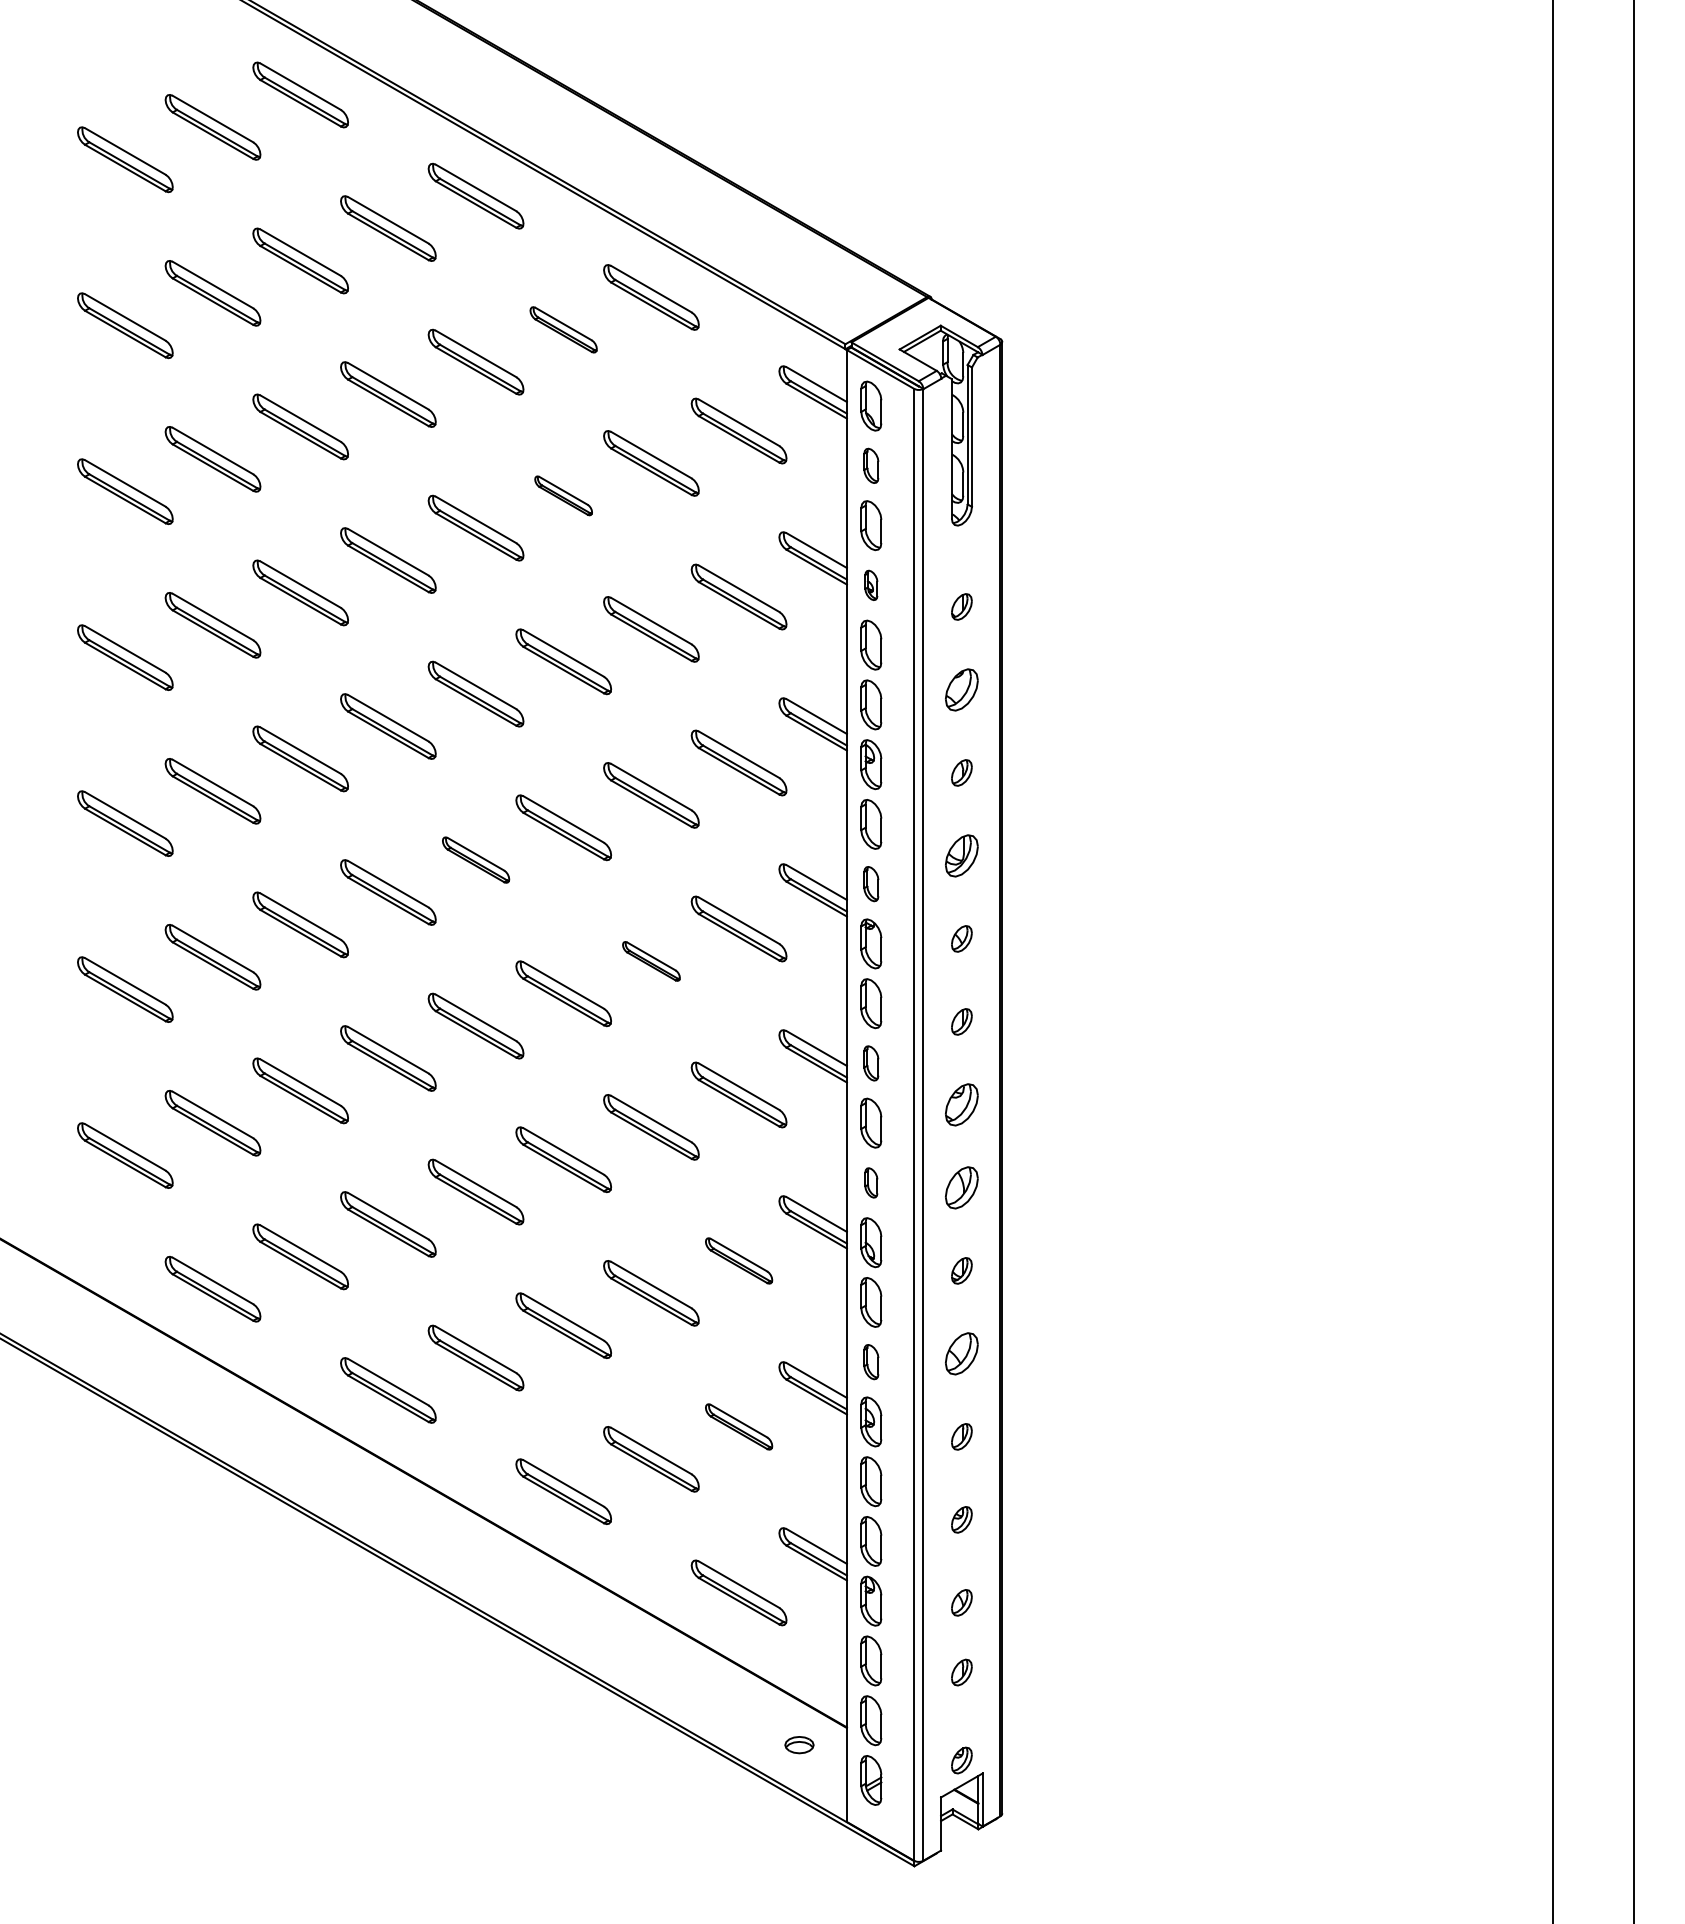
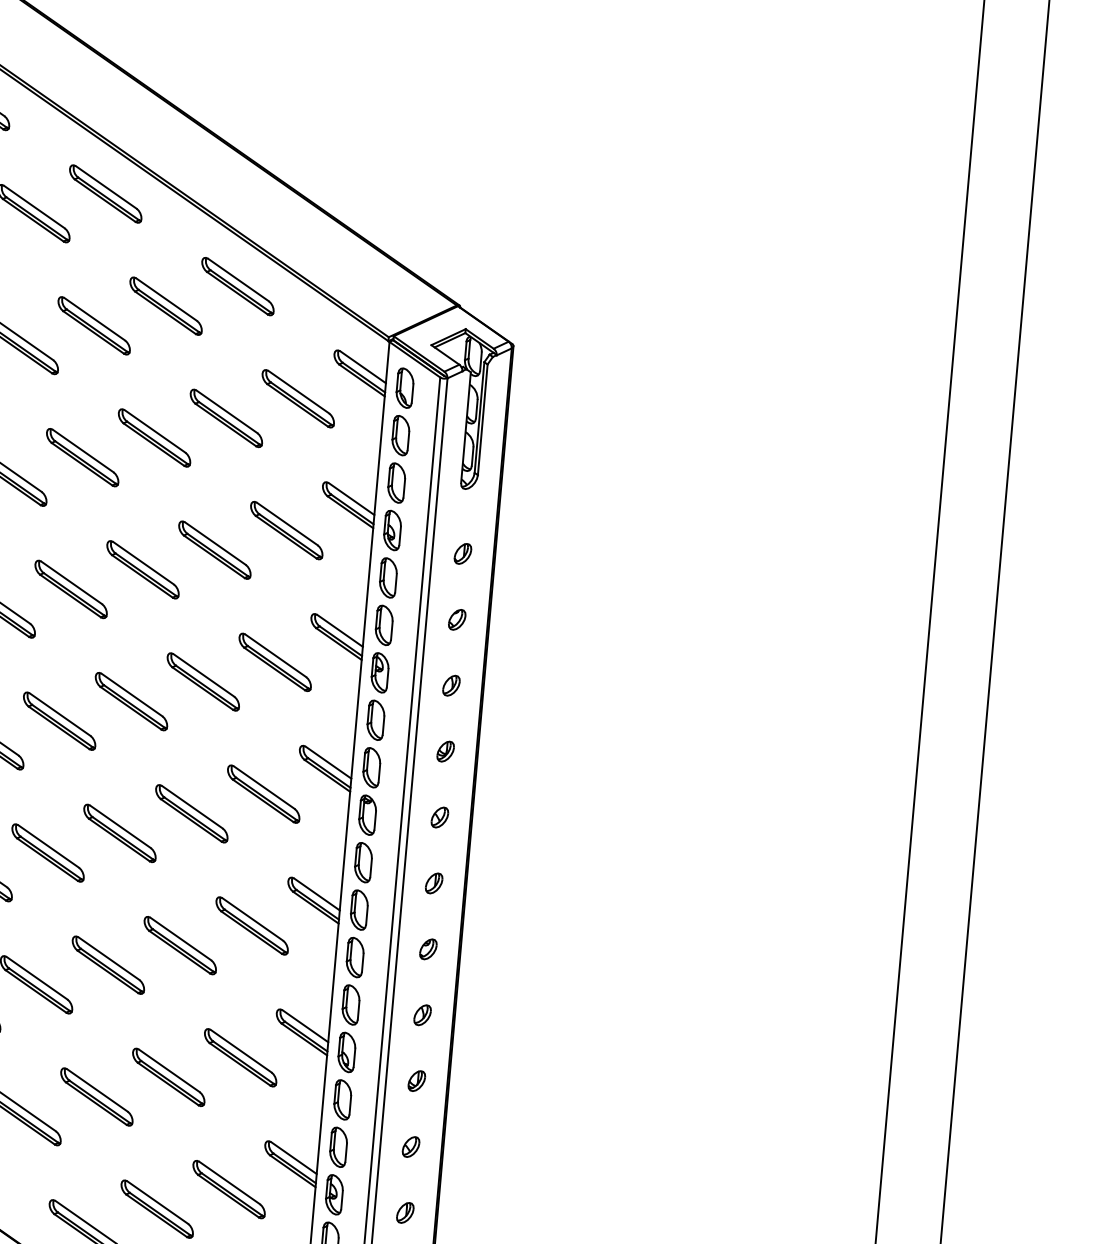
part: (563, 329) -> (165, 305), size x1.43
part: (871, 465) -> (401, 435), size x1.43
part: (563, 495) -> (154, 437), size x1.67
part: (871, 585) -> (392, 530), size x1.67
part: (961, 689) -> (456, 619), size x0.62
part: (961, 855) -> (445, 751), size x0.62
part: (475, 859) -> (59, 720), size x1.43
part: (871, 883) -> (371, 767), size x1.43
part: (651, 961) -> (191, 813), size x1.67
part: (871, 1063) -> (359, 910), size x1.43
part: (961, 1104) -> (428, 949), size x0.62
part: (871, 1182) -> (351, 1004), size x1.67
part: (961, 1187) -> (422, 1014), size x0.62
part: (738, 1260) -> (240, 1057), size x1.43
part: (961, 1353) -> (410, 1146), size x0.62
part: (871, 1361) -> (338, 1146), size x1.43
part: (738, 1426) -> (228, 1189), size x1.43

